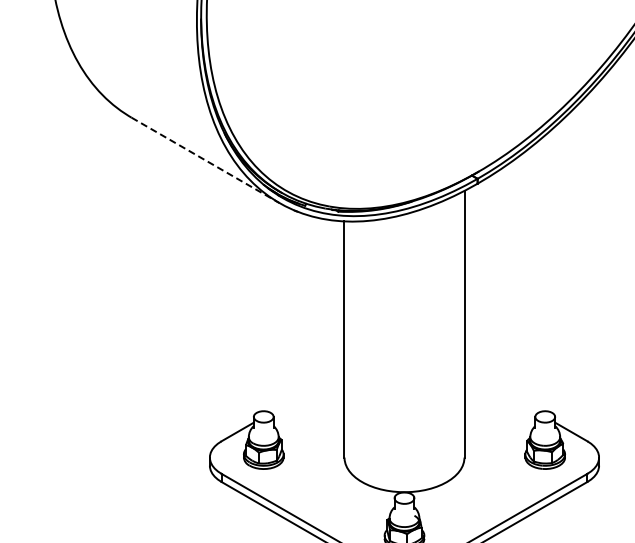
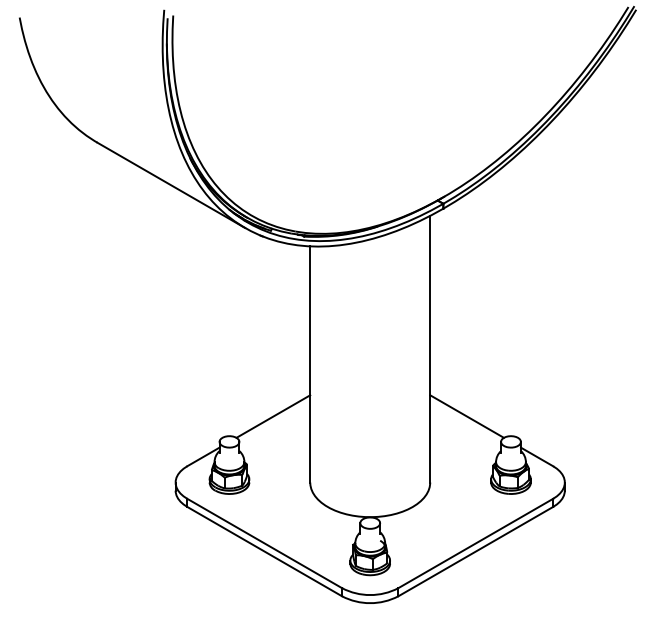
line: (205, 160) -> (171, 185), dashed -> solid
line: (307, 391) -> (273, 416), added
line: (500, 391) -> (466, 416), added

